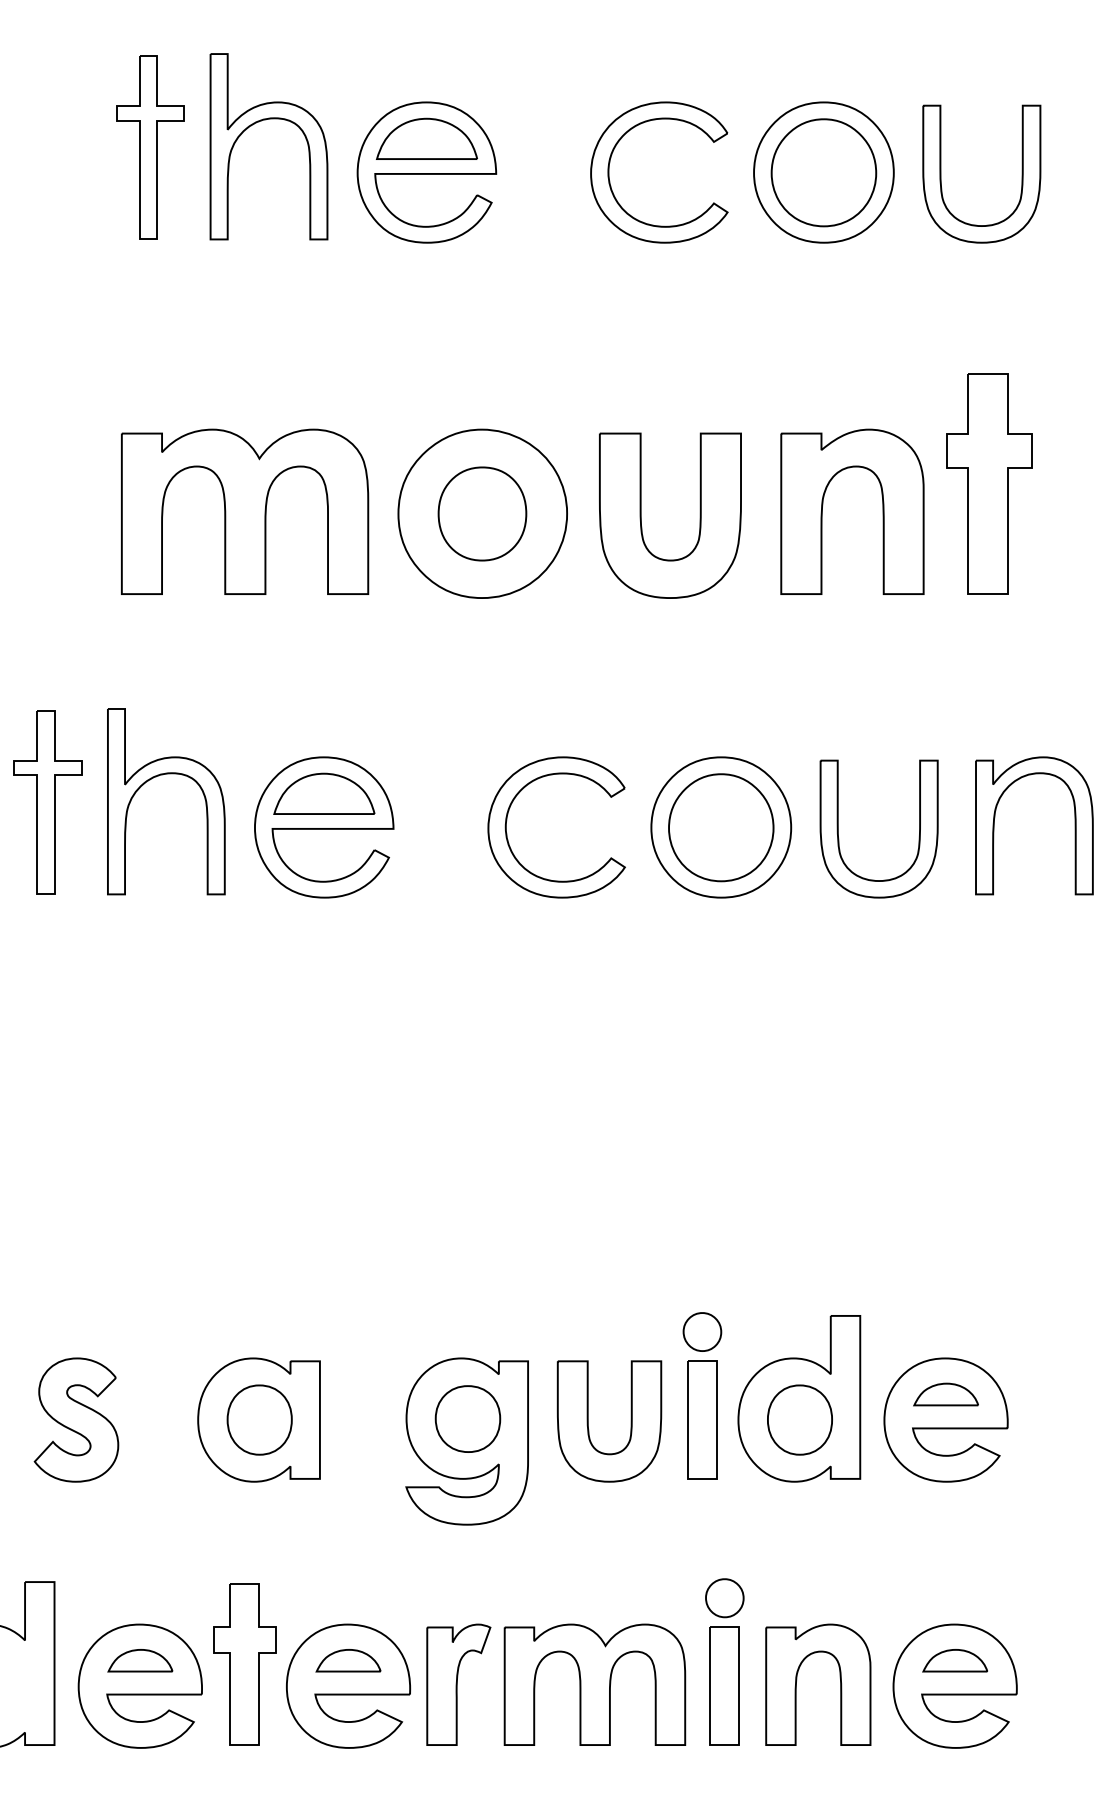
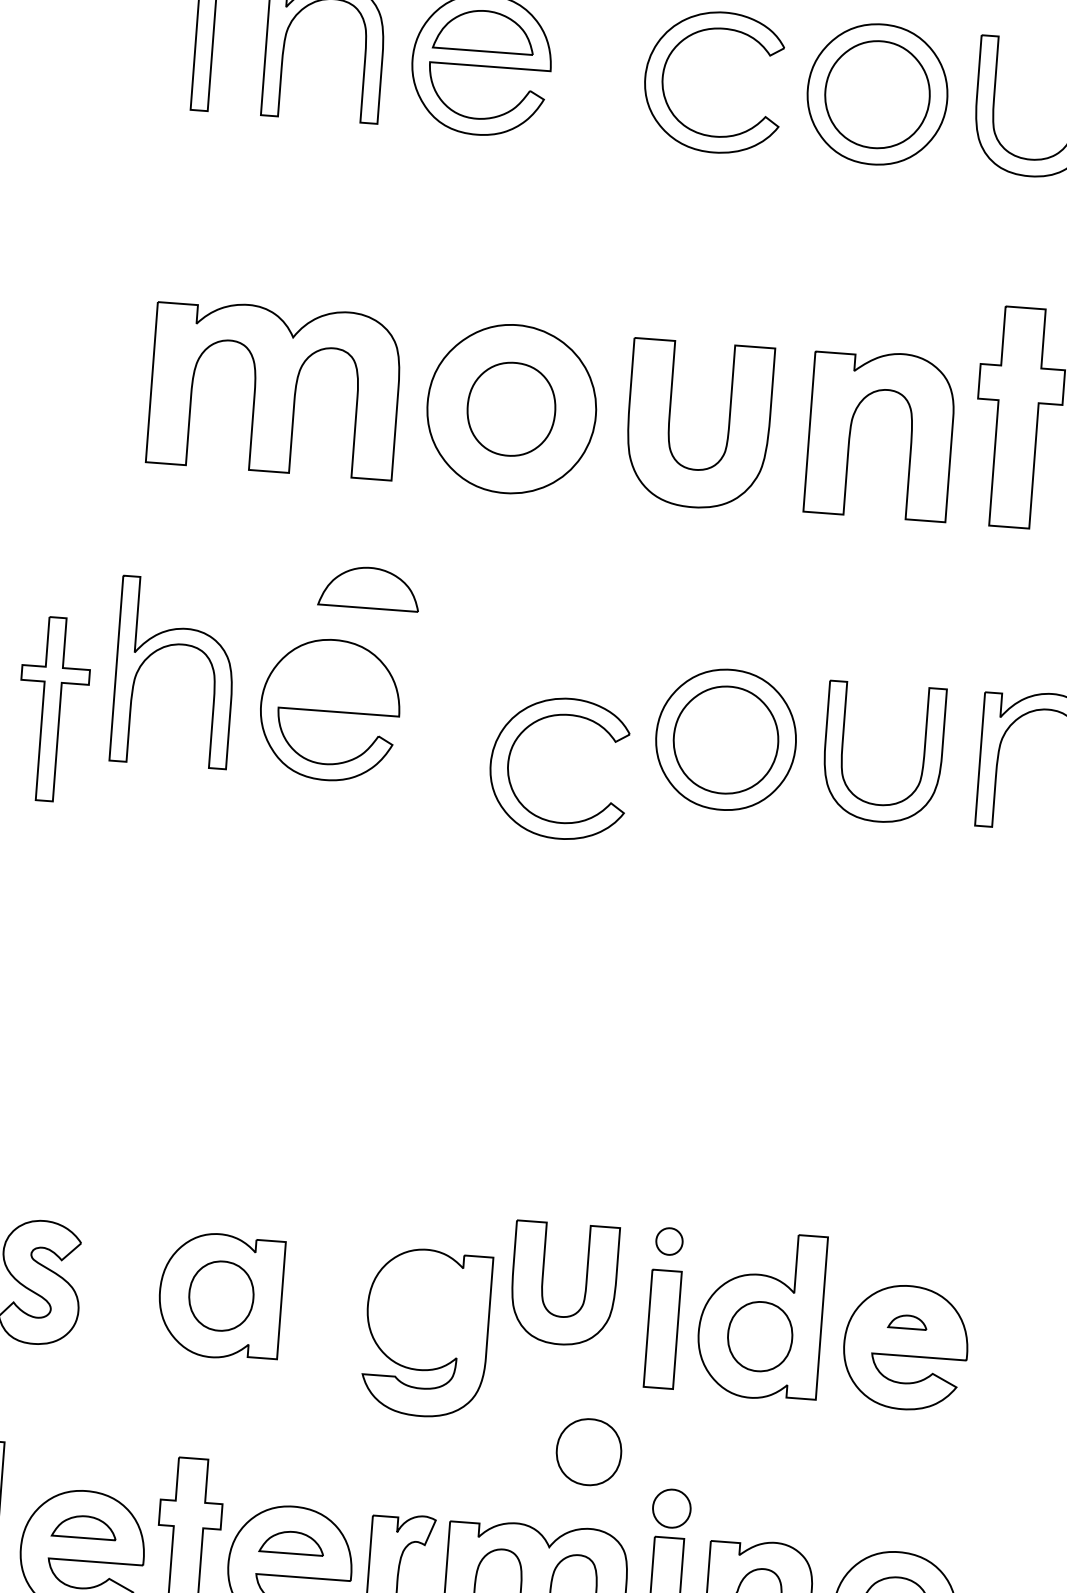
part: (324, 793) -> (369, 587), moved
part: (47, 802) -> (52, 709), moved
part: (507, 833) -> (509, 770), moved
part: (702, 1331) -> (669, 1241), size x0.7
part: (945, 1394) -> (907, 1322), size x0.6
part: (467, 1418) -> (588, 1451), moved
part: (588, 1421) -> (543, 1282), moved

